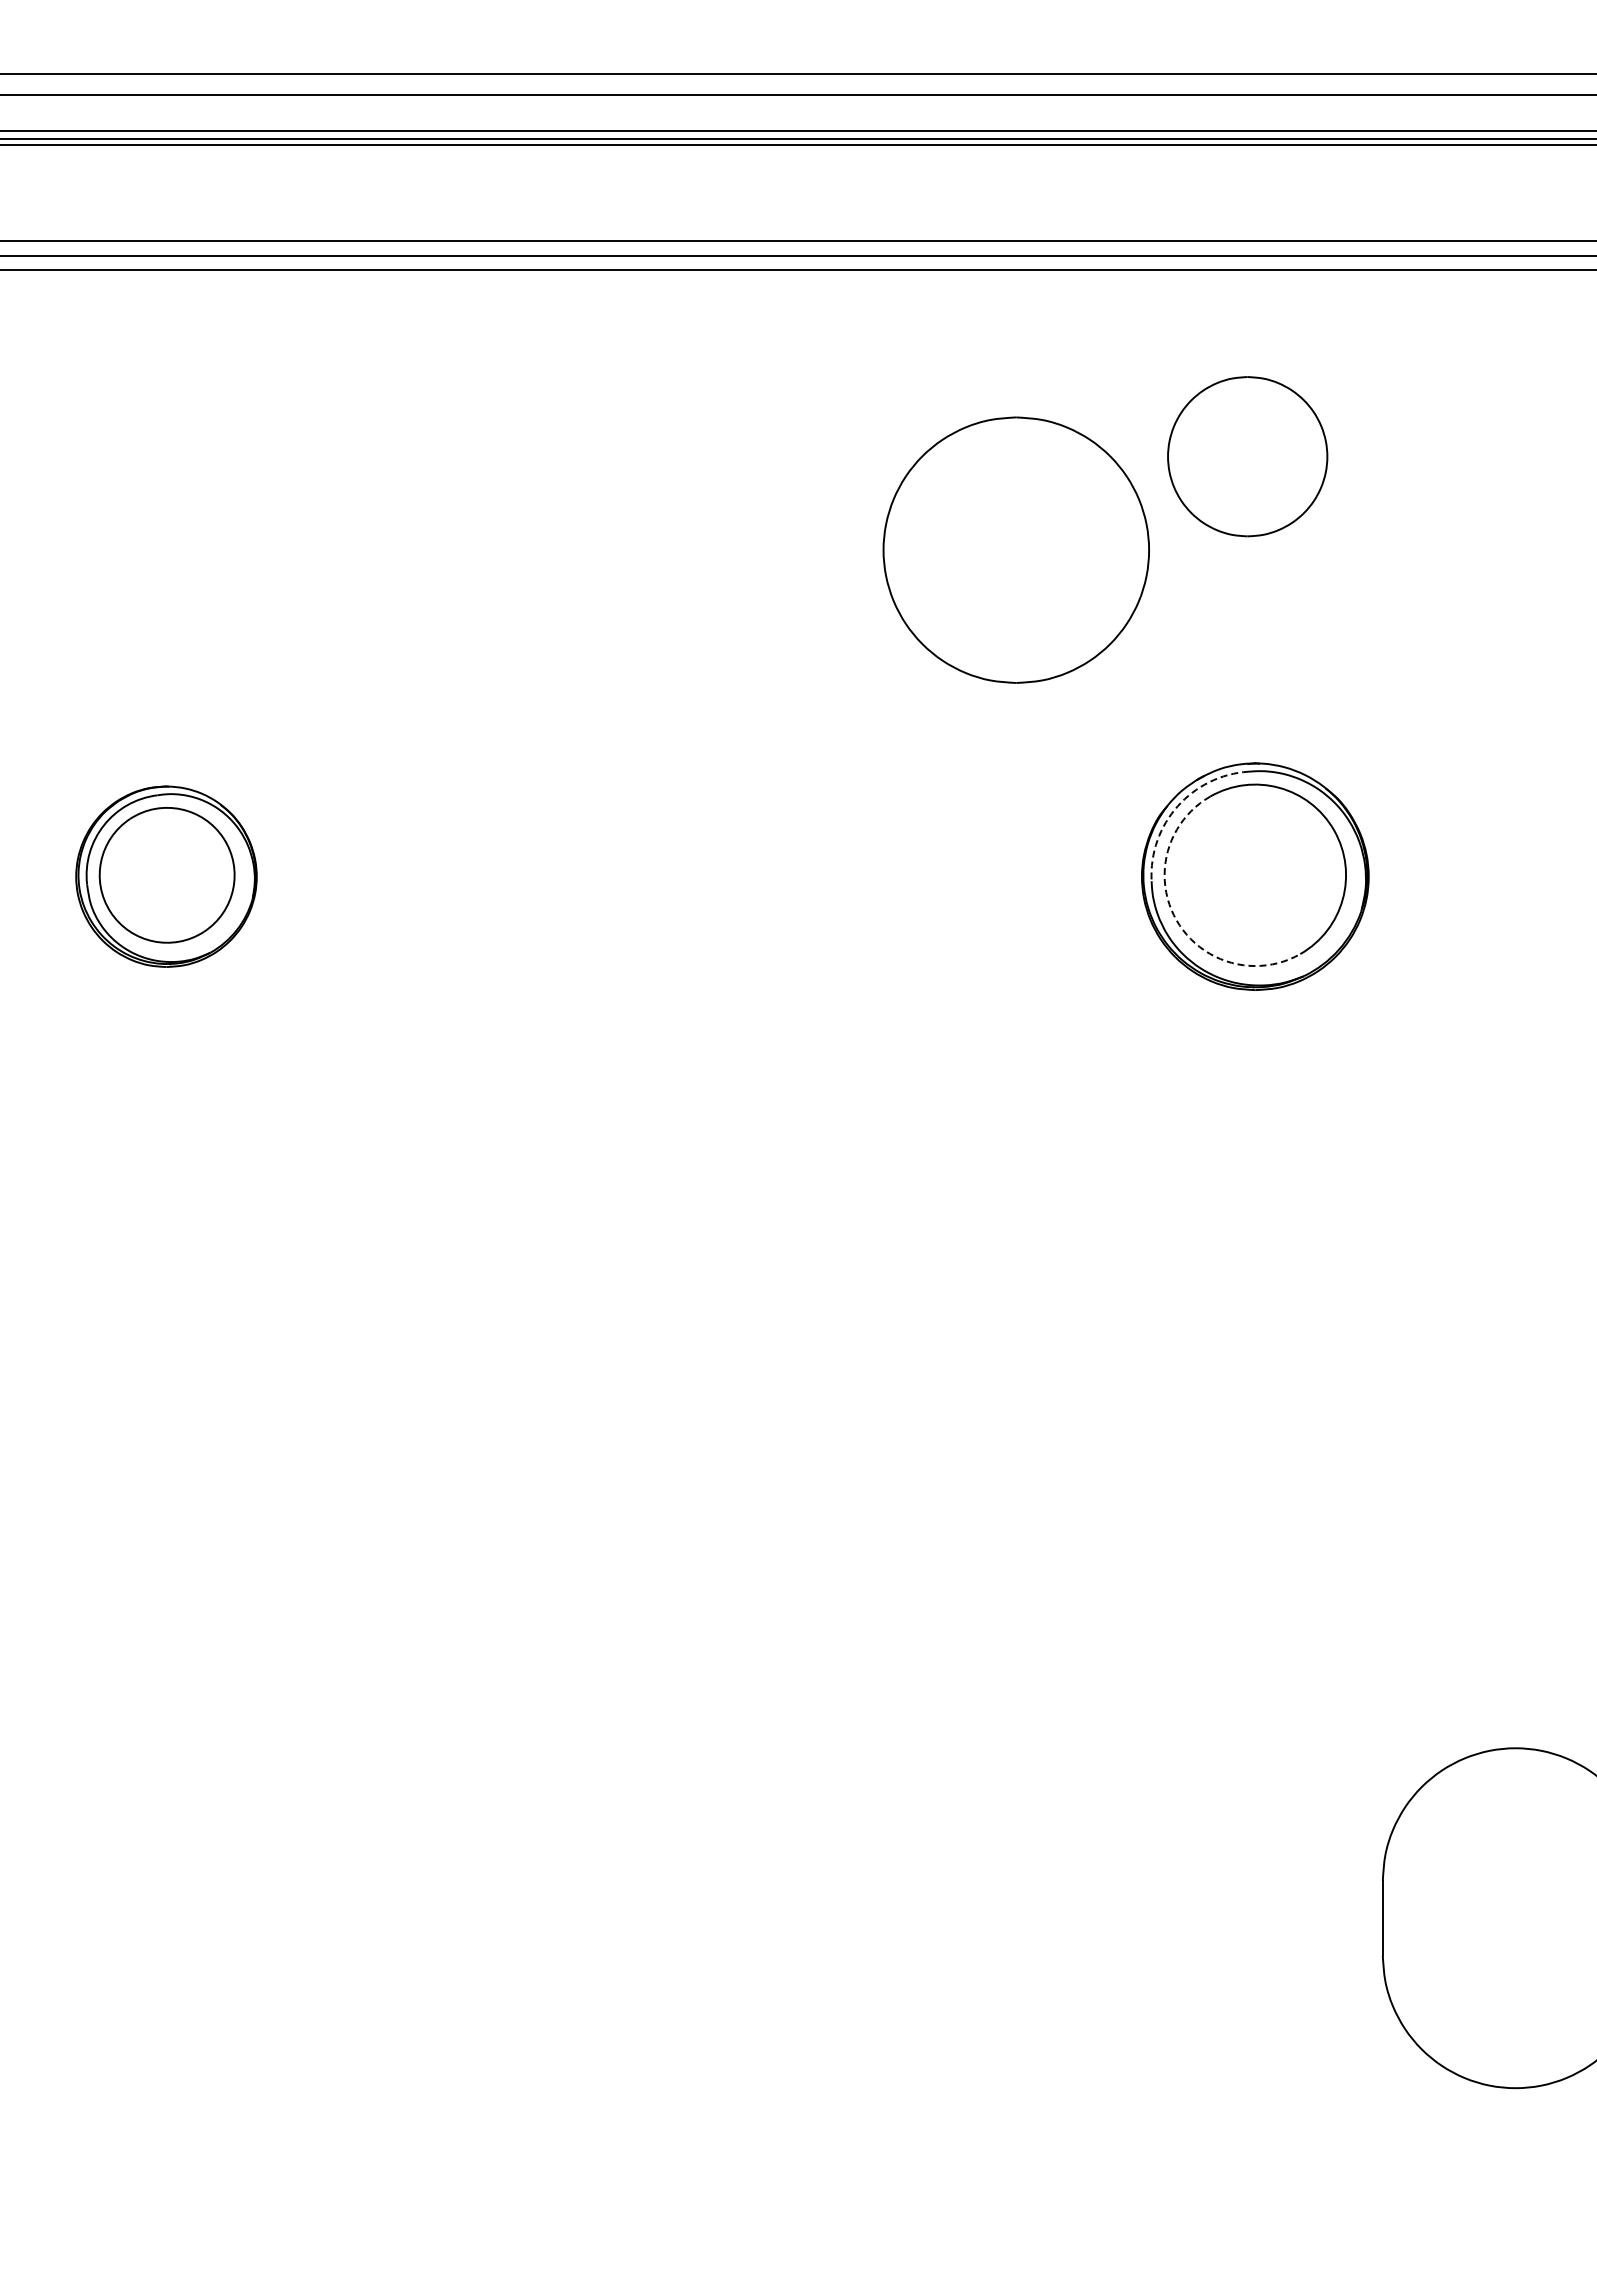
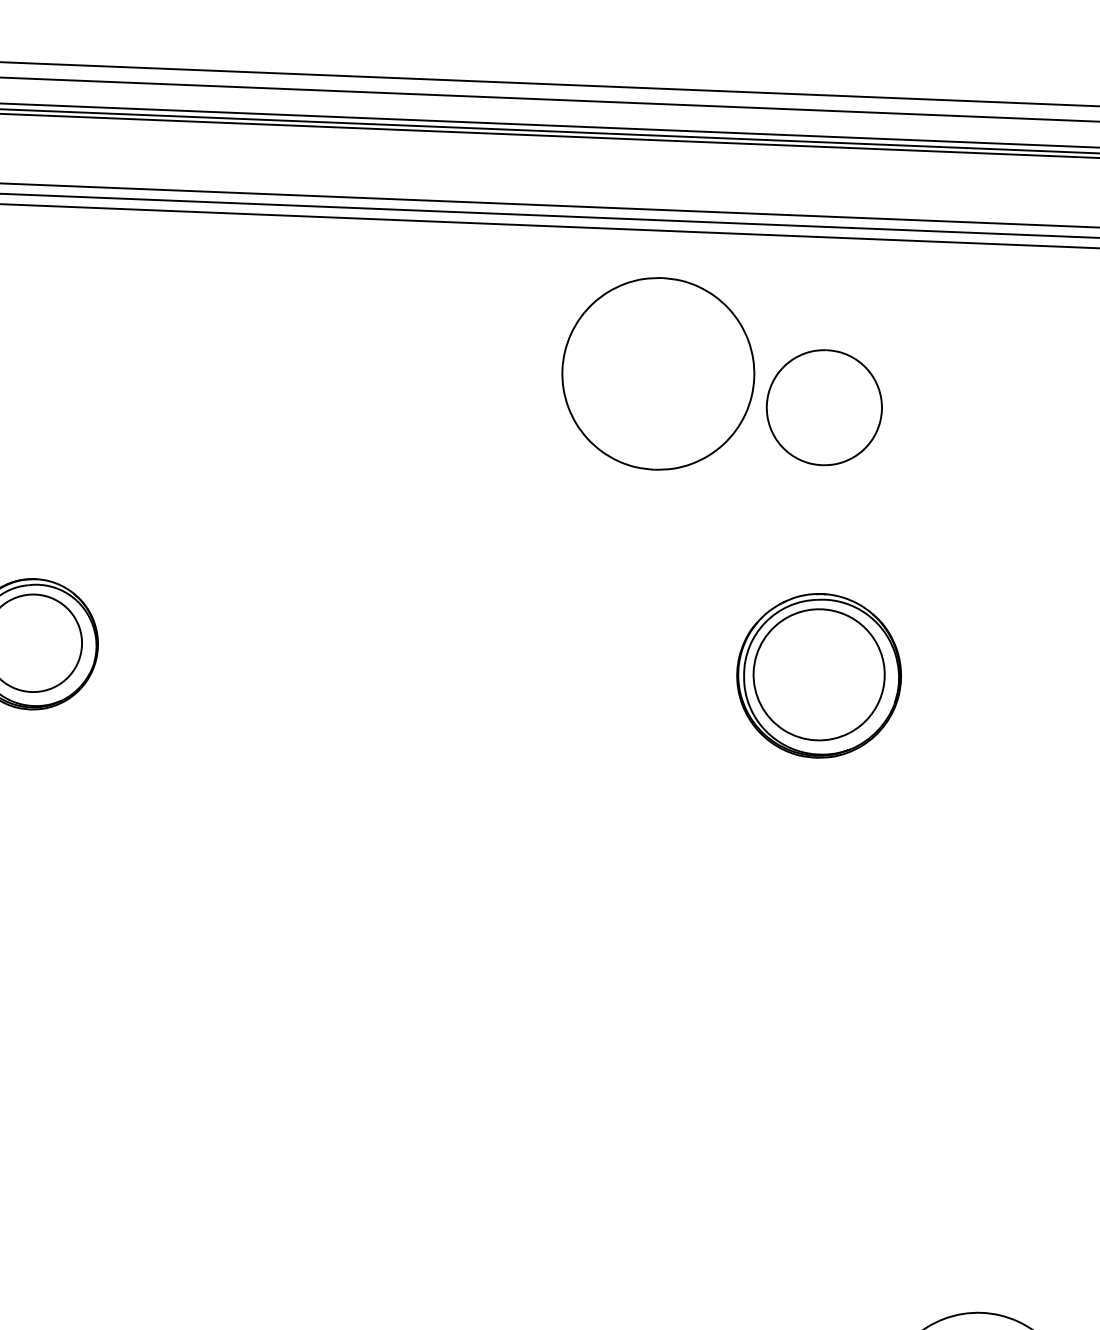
part: (1247, 456) -> (824, 407), moved
part: (1015, 549) -> (657, 373), moved
arc: (1177, 806) -> (764, 622), dashed -> solid
arc: (1176, 920) -> (760, 705), dashed -> solid

